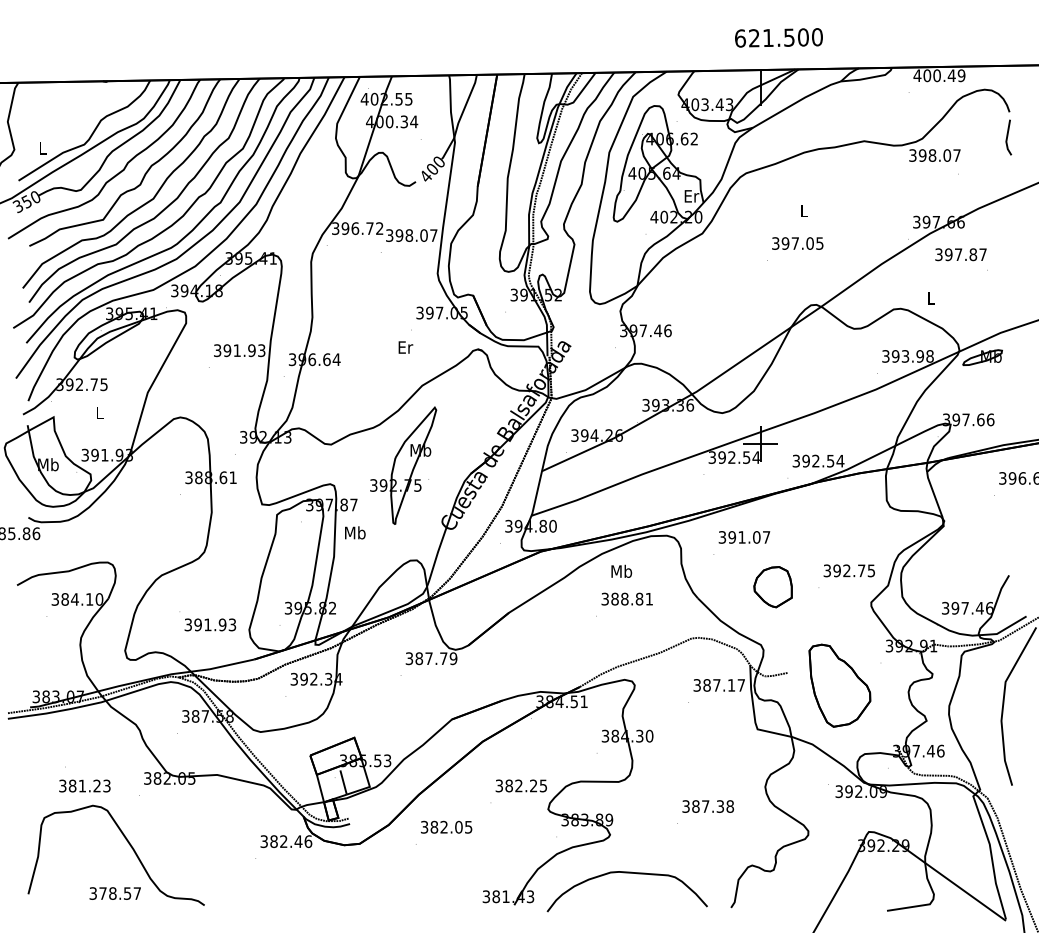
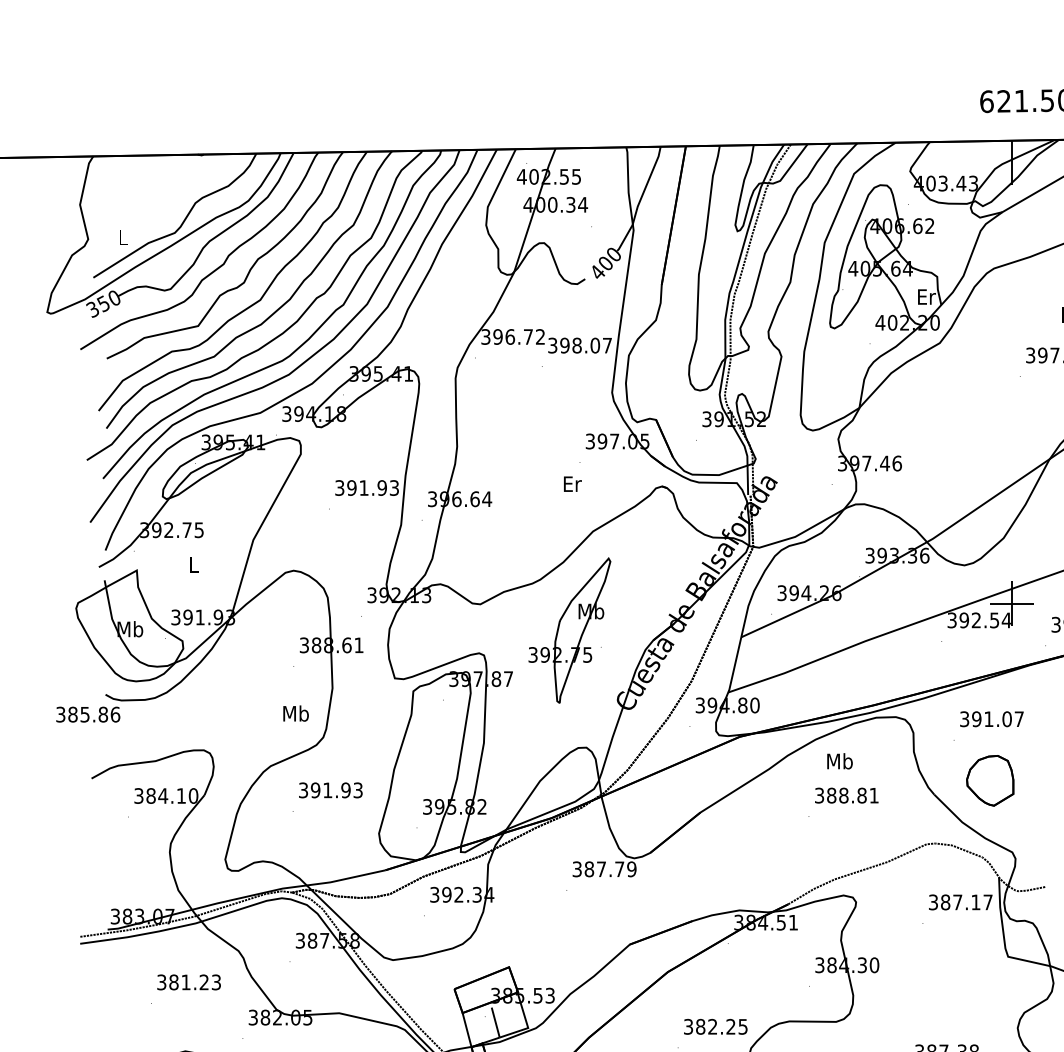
text: (355, 532) -> (296, 713), moved
part: (772, 587) -> (989, 781), moved
text: (210, 624) -> (330, 789), moved
text: (84, 785) -> (188, 981), moved

